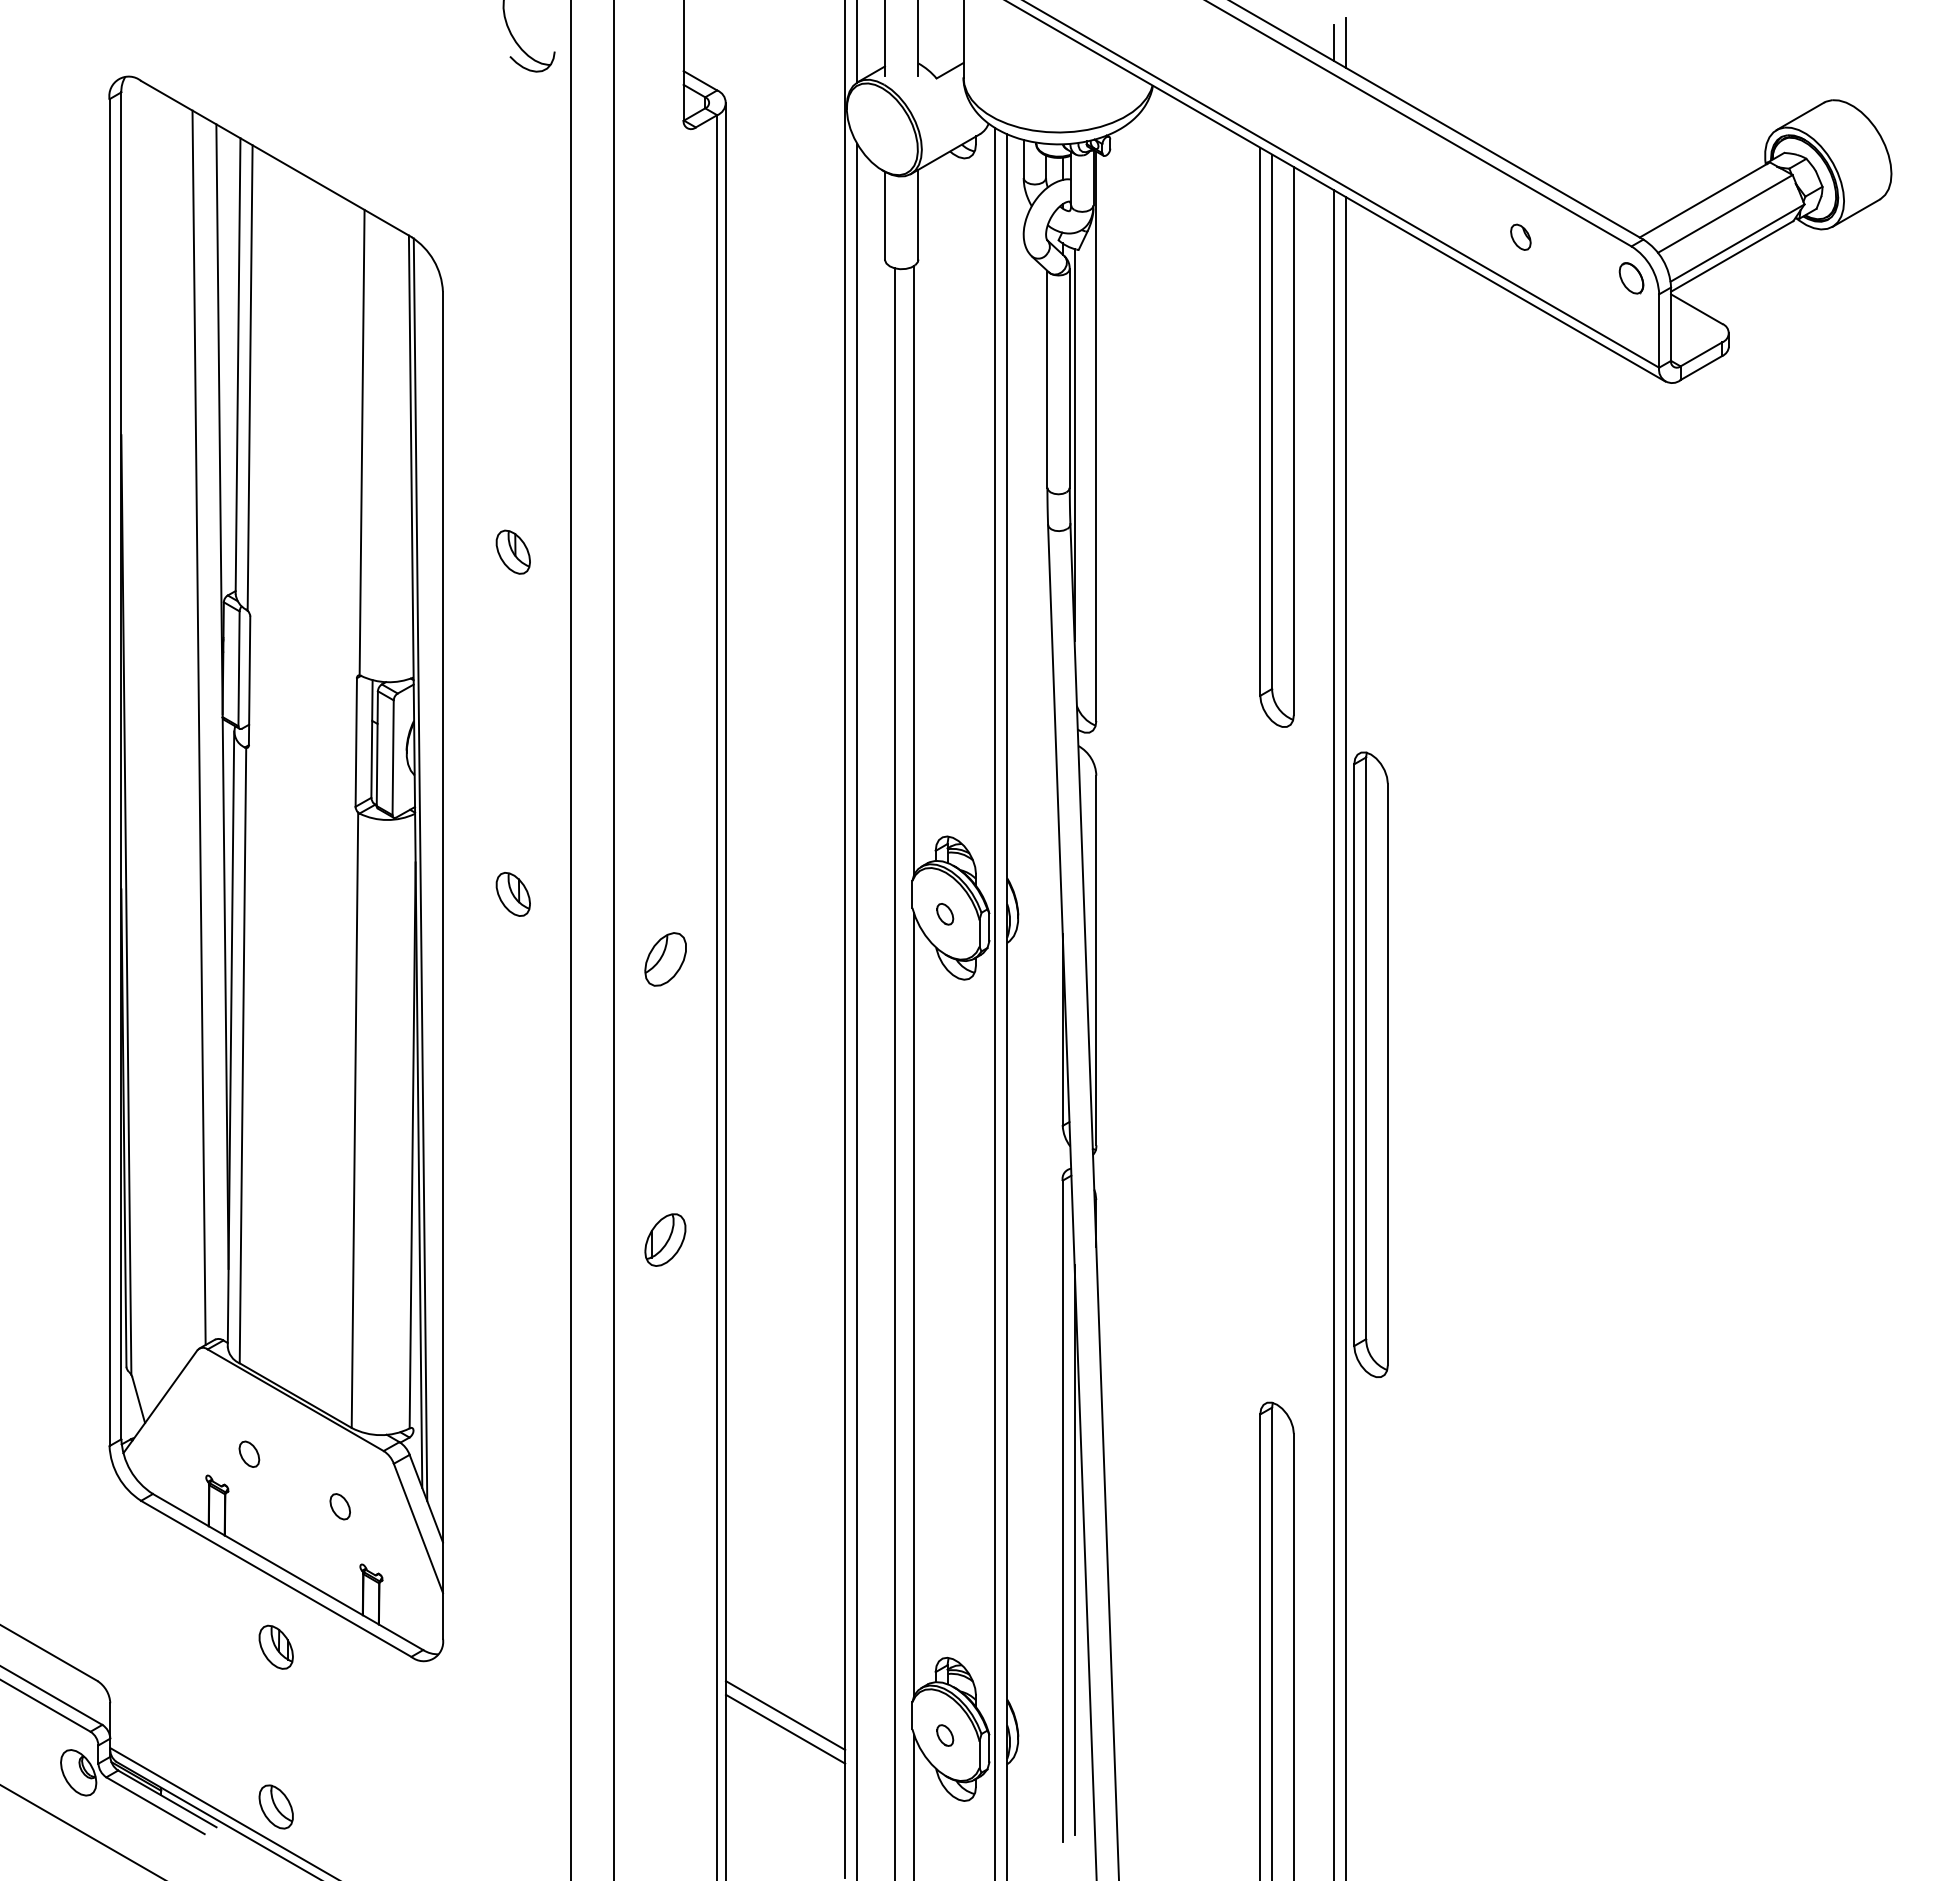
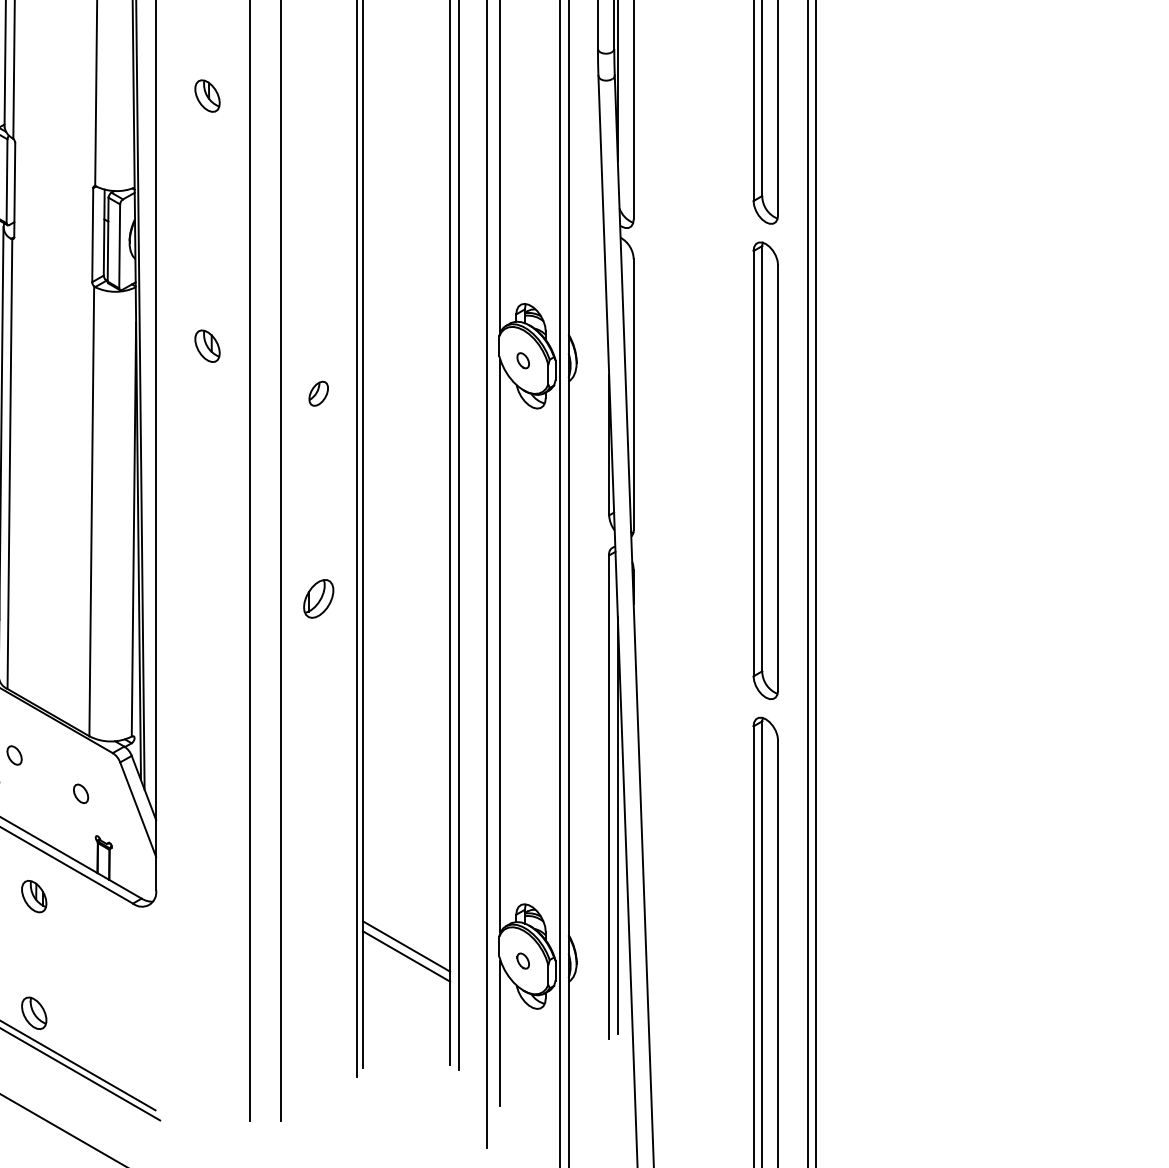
part: (664, 959) -> (318, 393), size x0.62
part: (1370, 1064) -> (765, 470), moved

